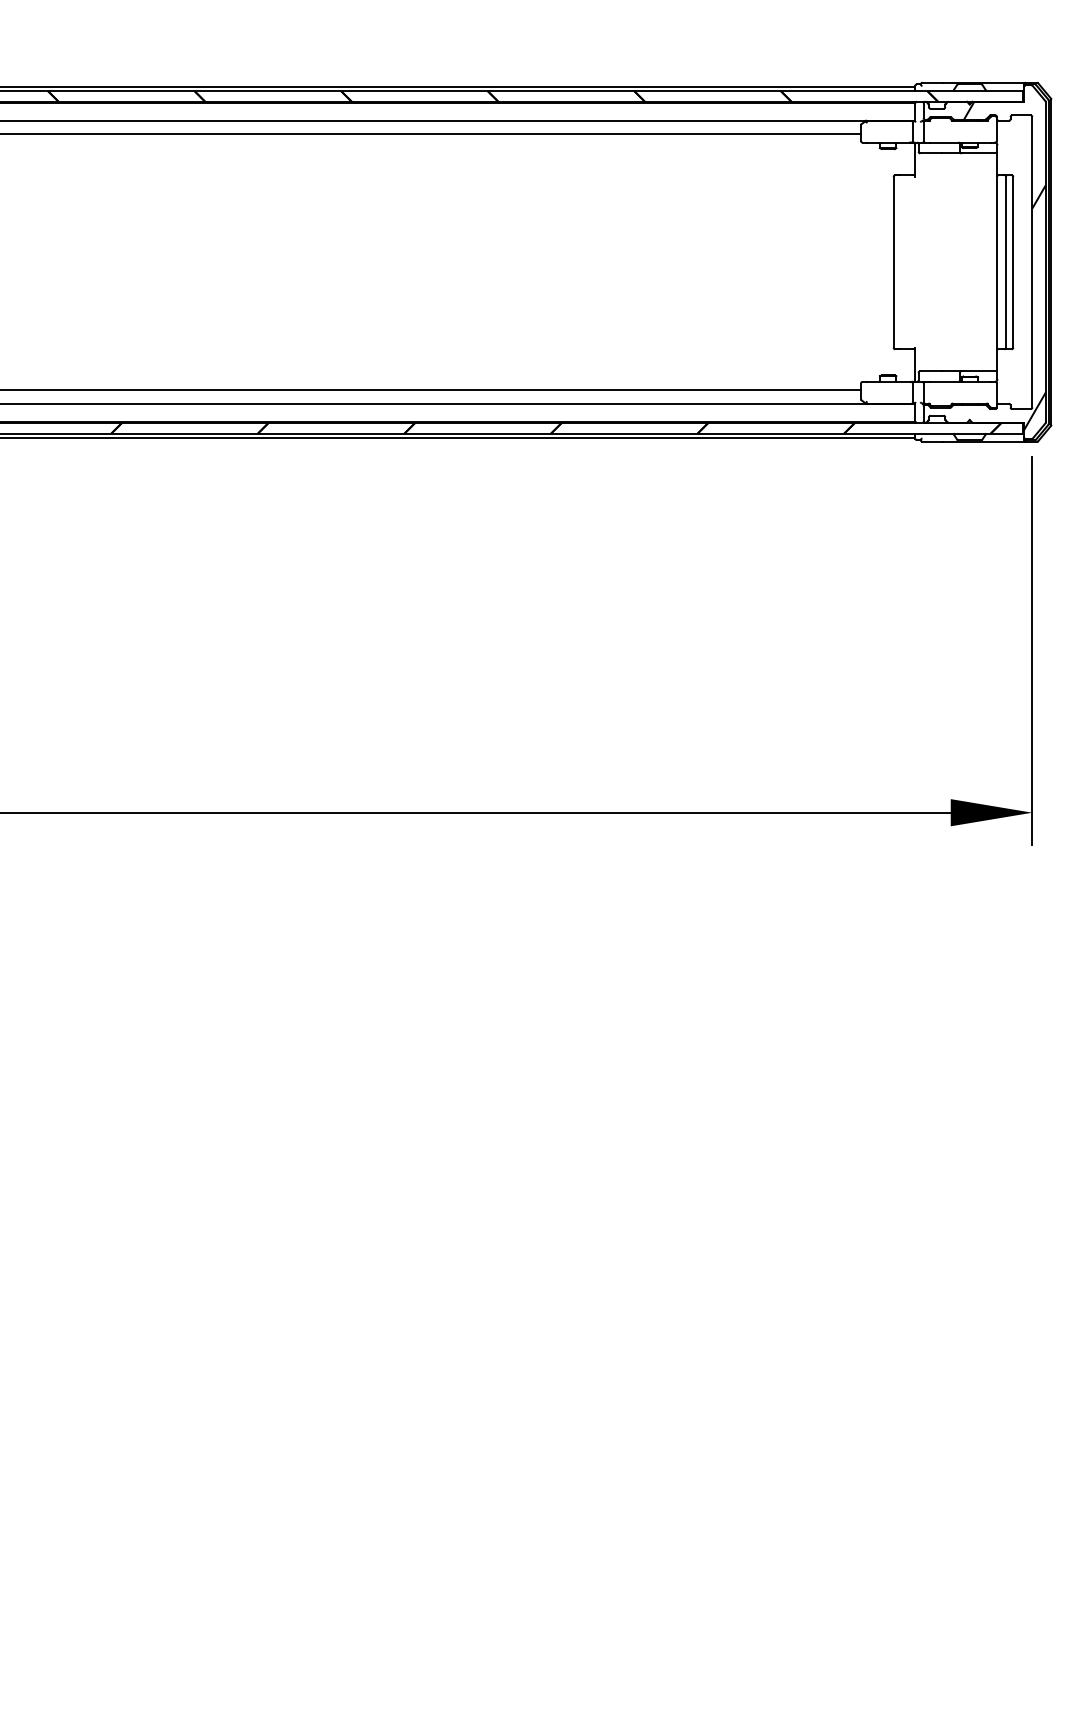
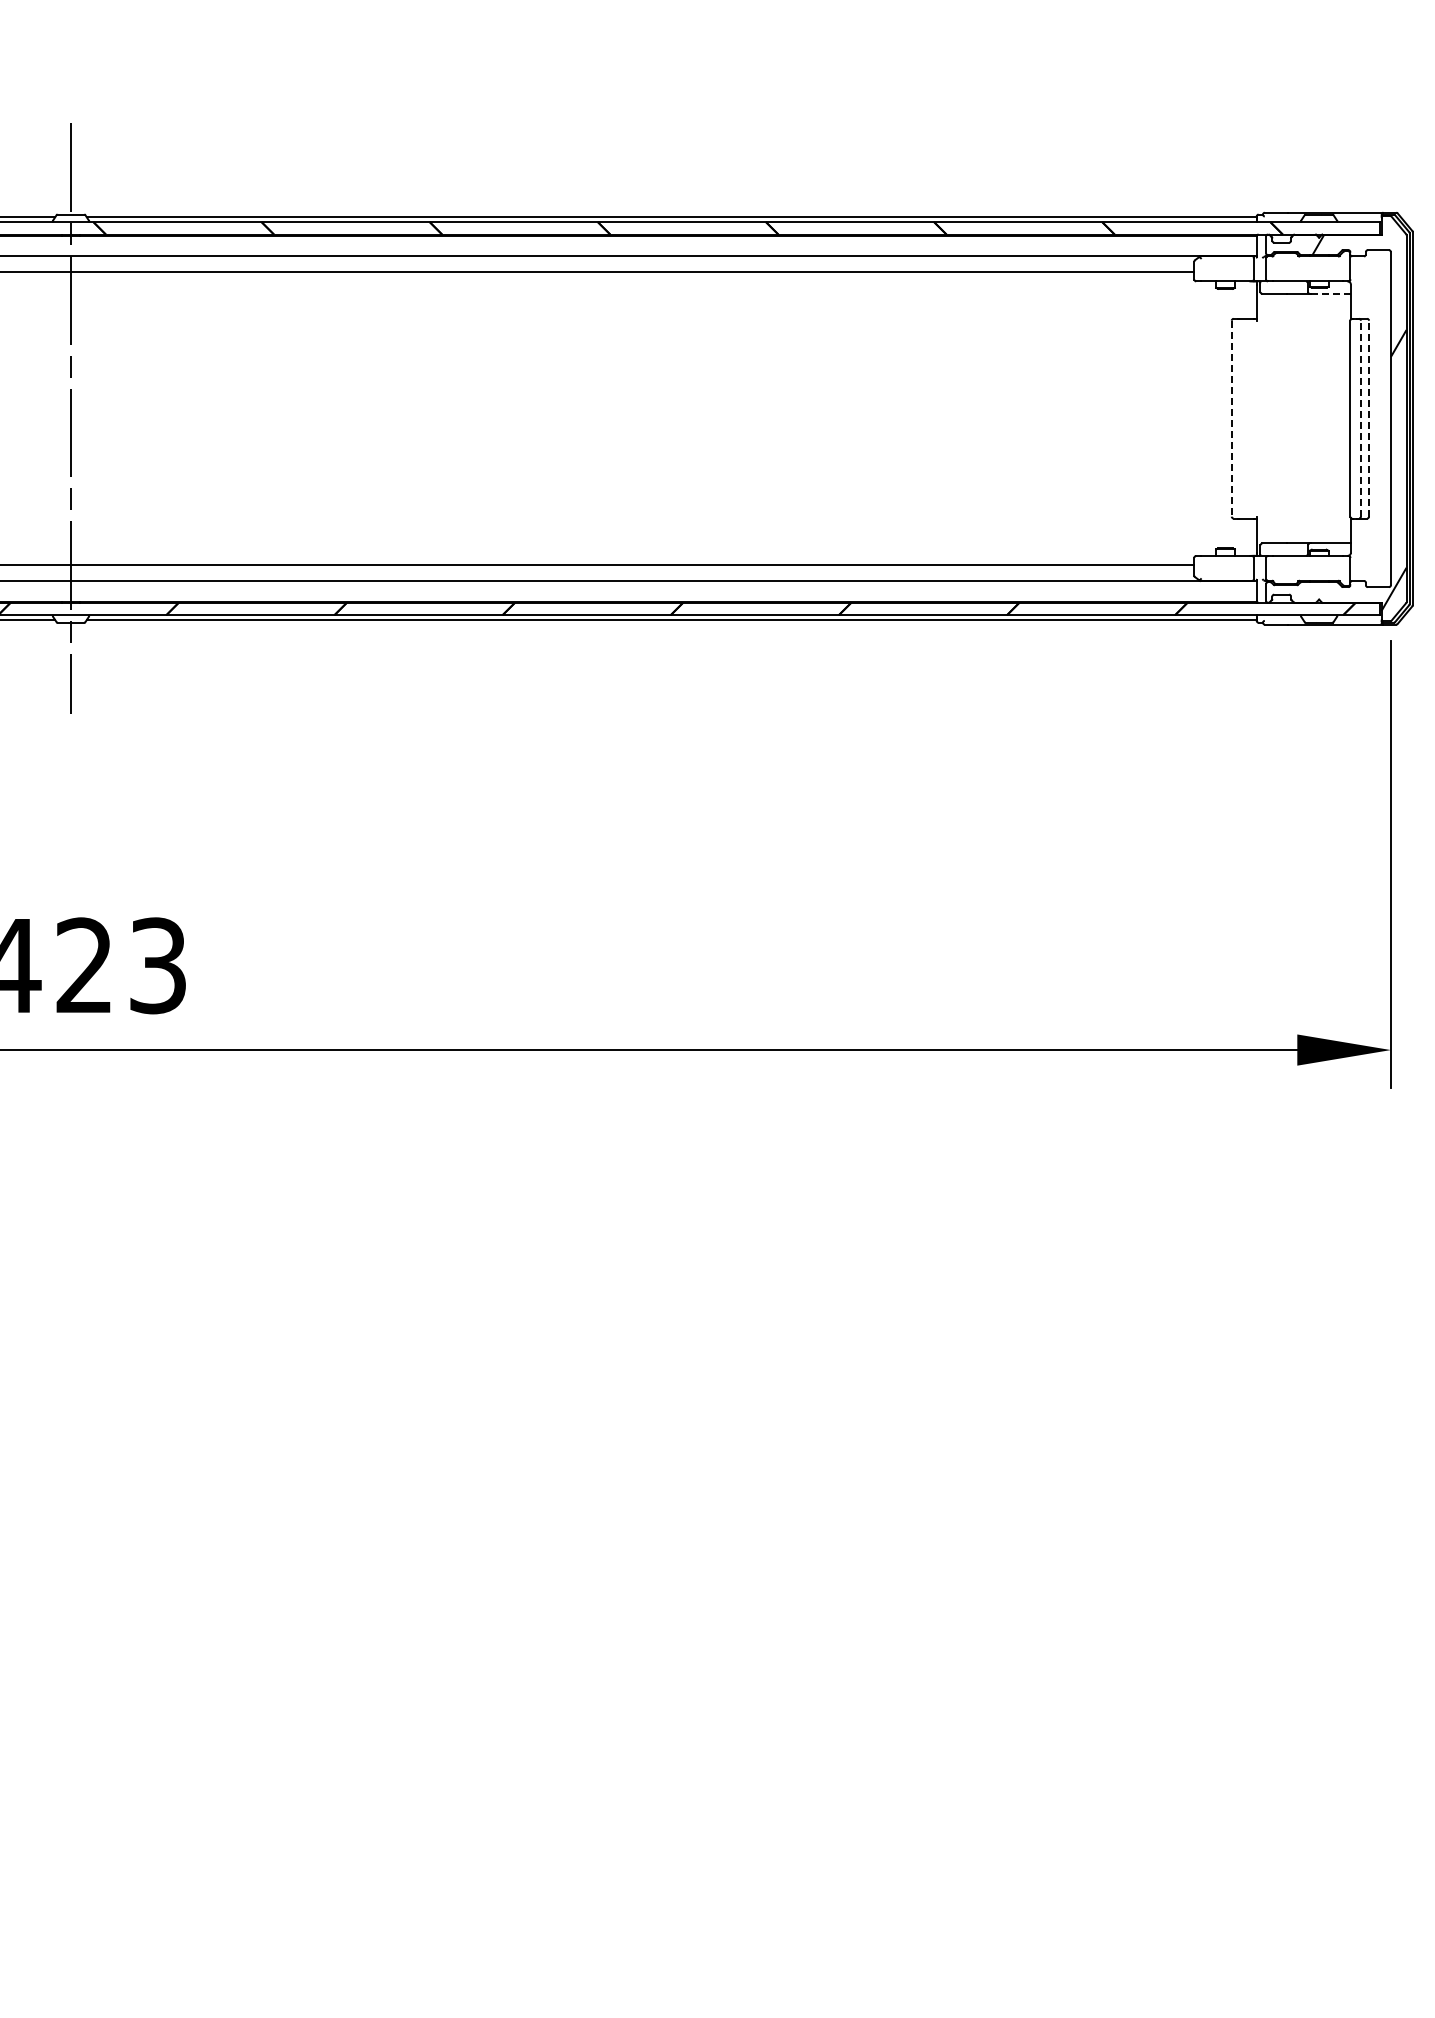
line: (980, 153) -> (1331, 293), solid -> dashed
line: (893, 262) -> (1231, 418), solid -> dashed
line: (1005, 262) -> (1360, 418), solid -> dashed
line: (1013, 262) -> (1369, 418), solid -> dashed

